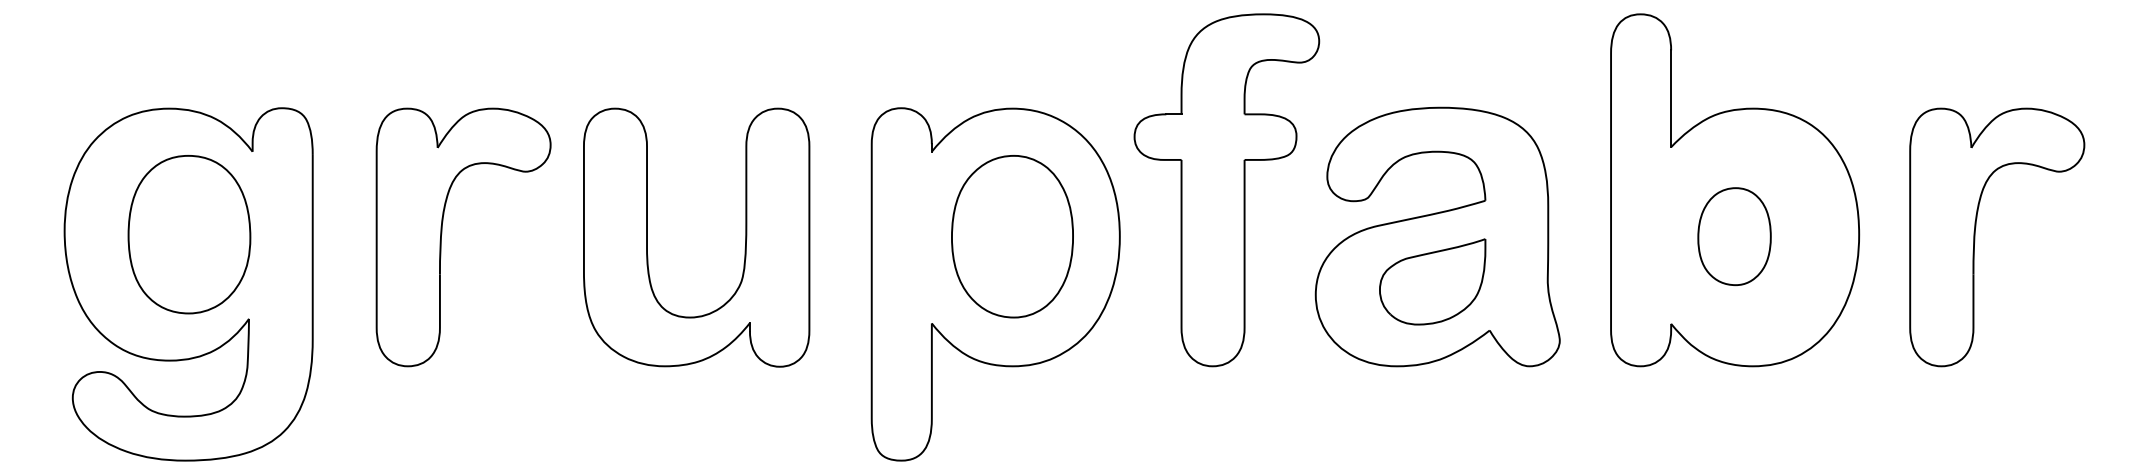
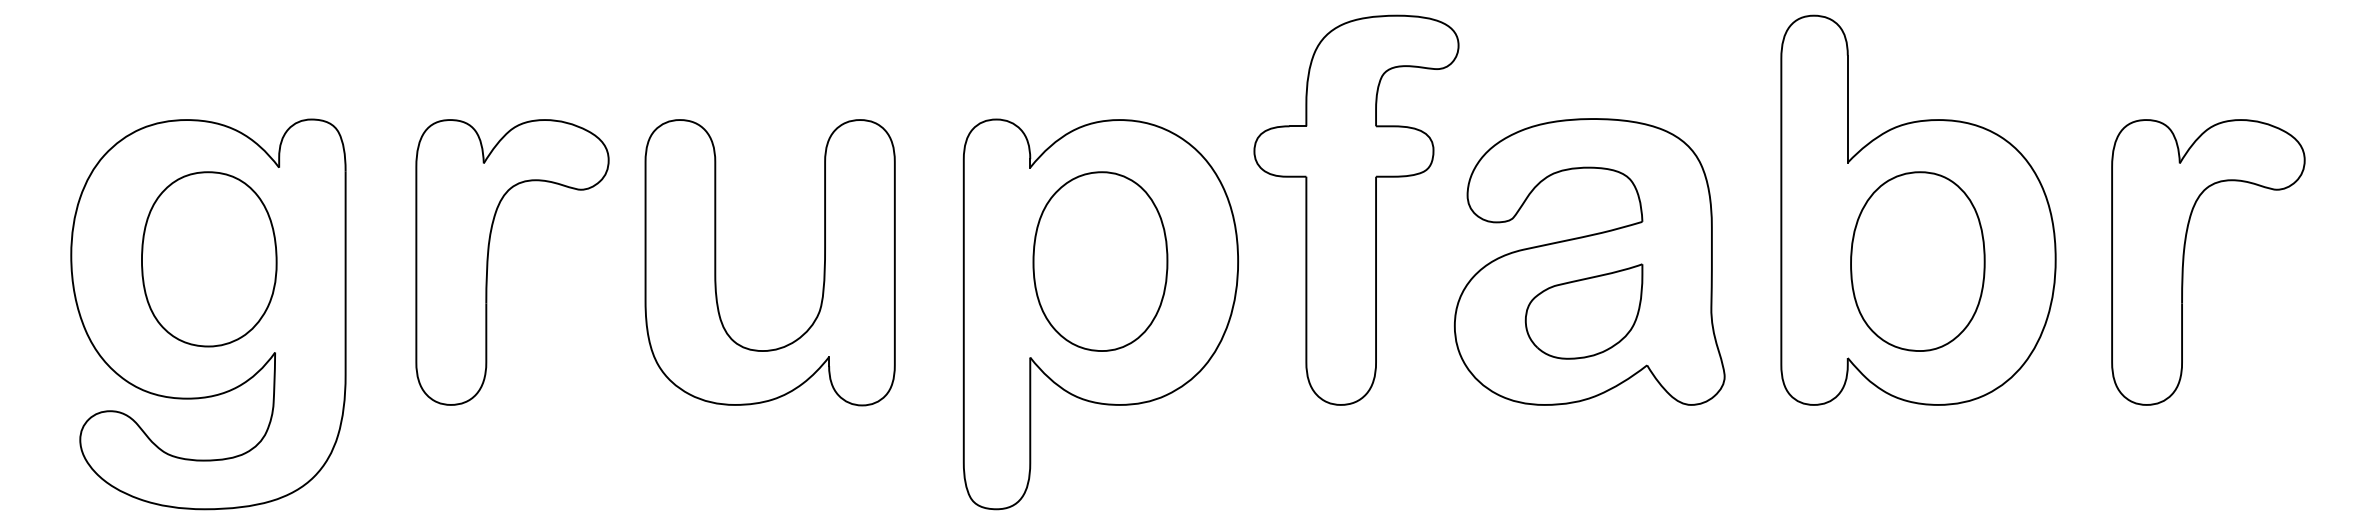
part: (1012, 236) -> (1100, 261), moved
part: (1734, 236) -> (1917, 261), size x1.67

